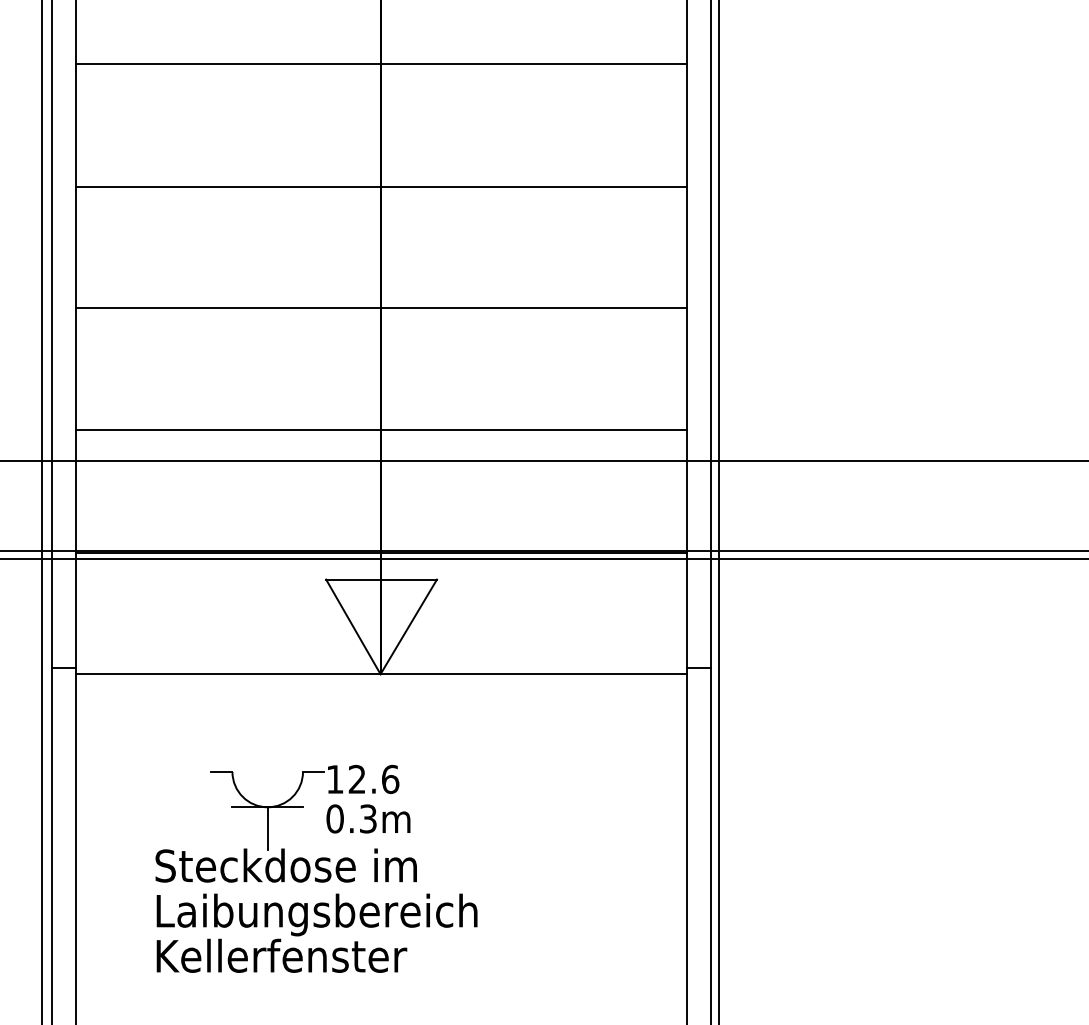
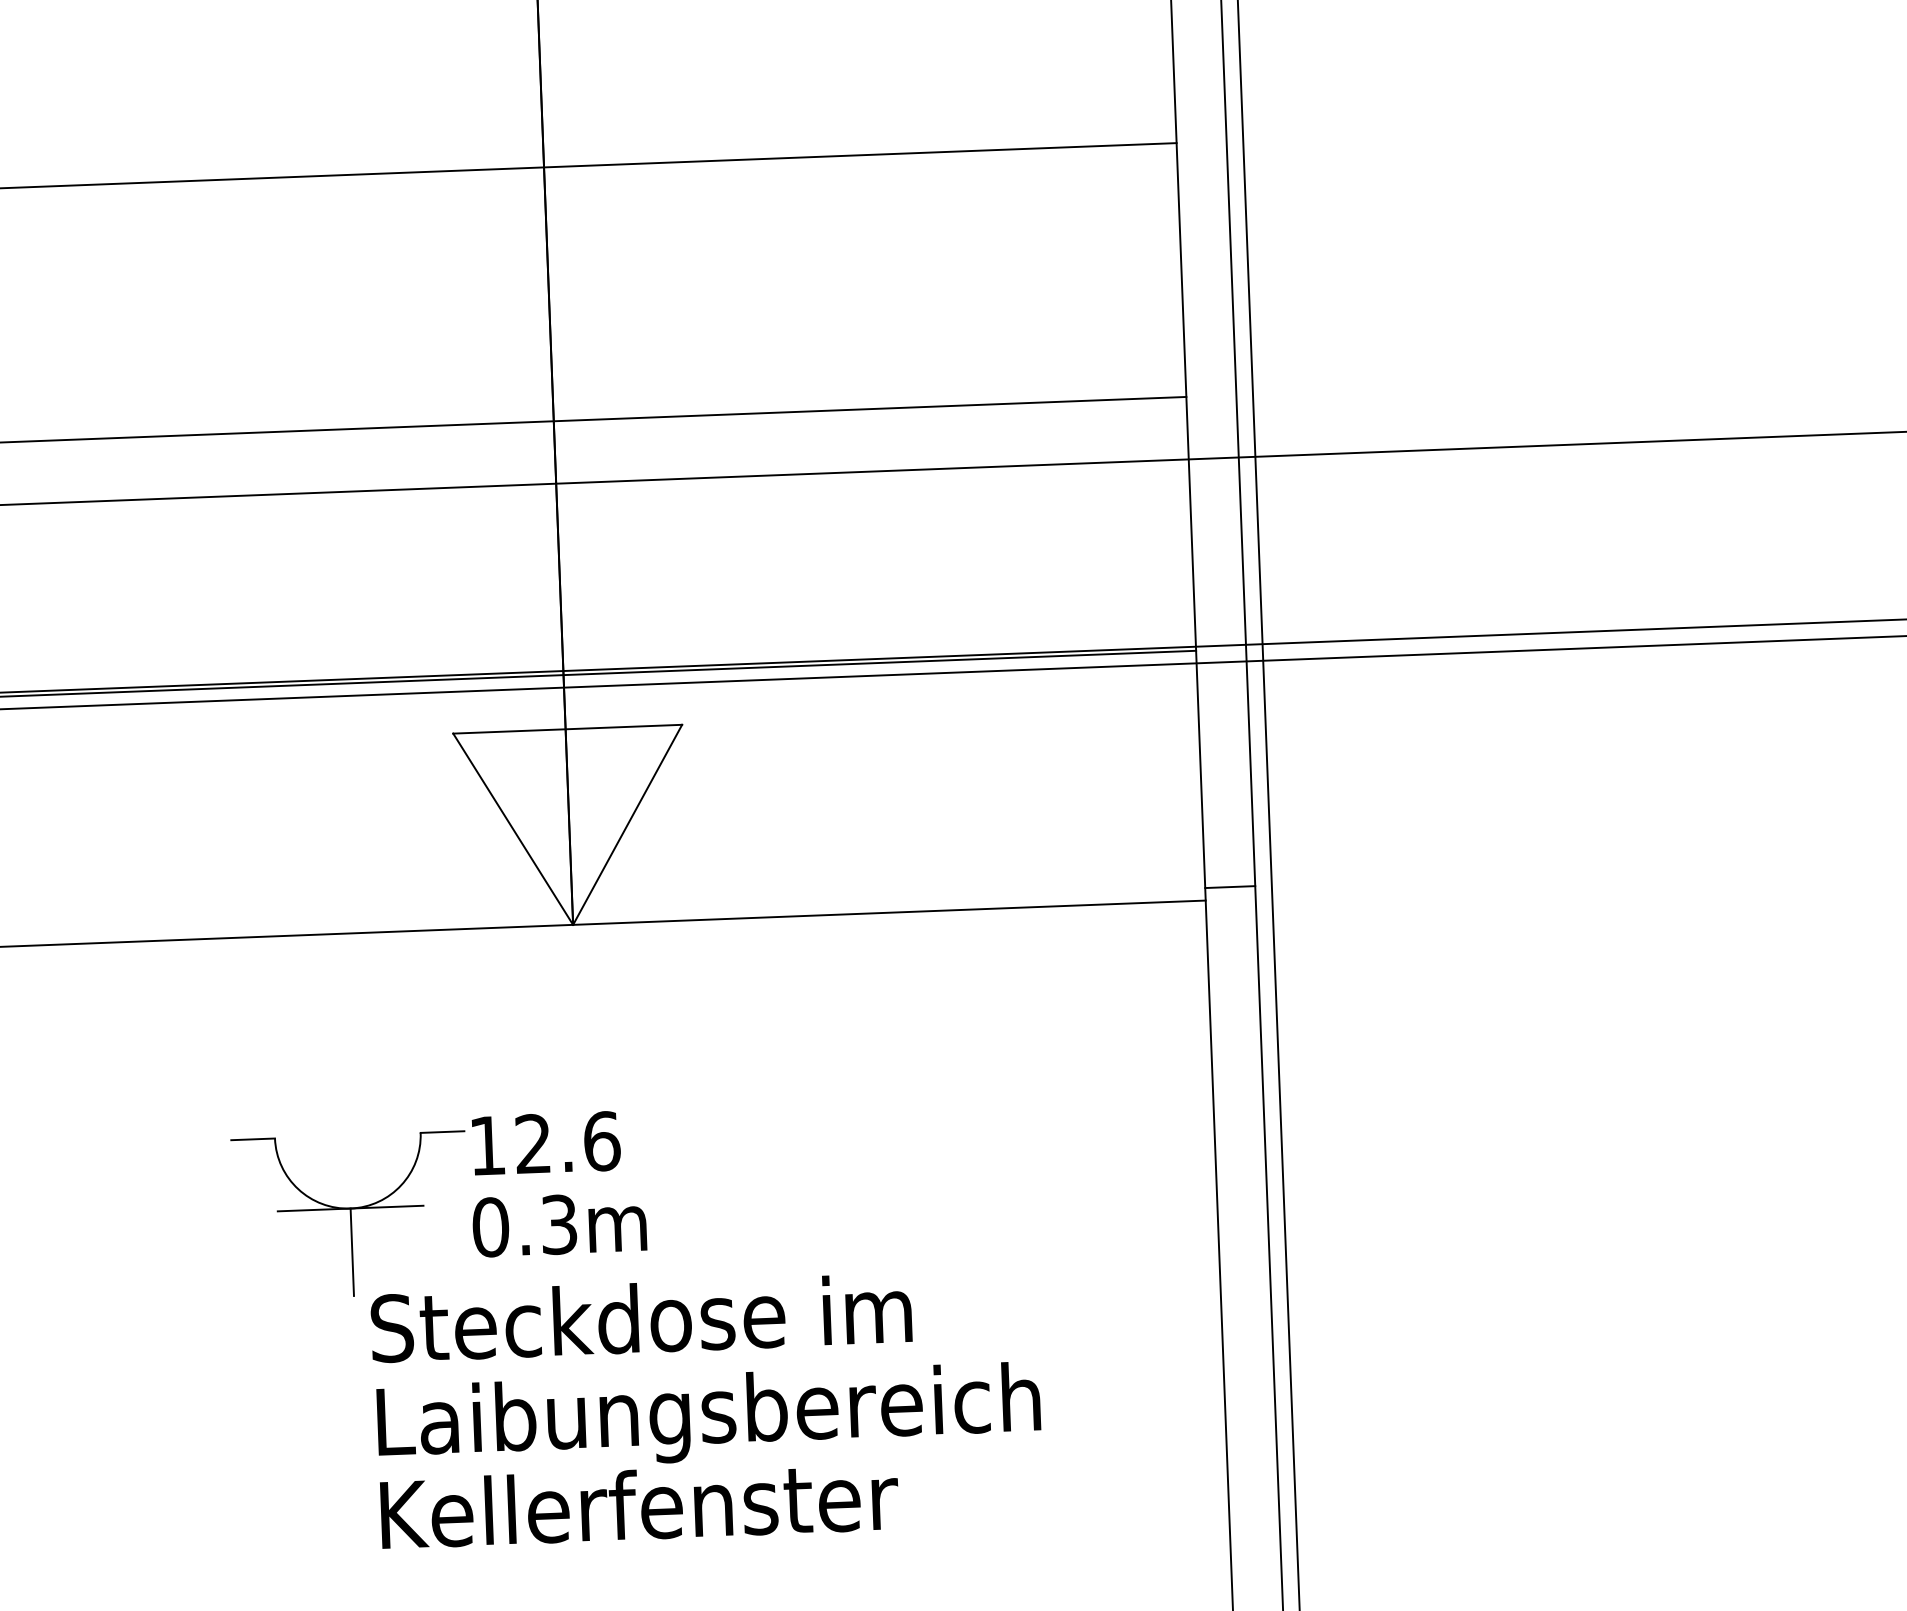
text: (316, 910) -> (707, 1408), moved

